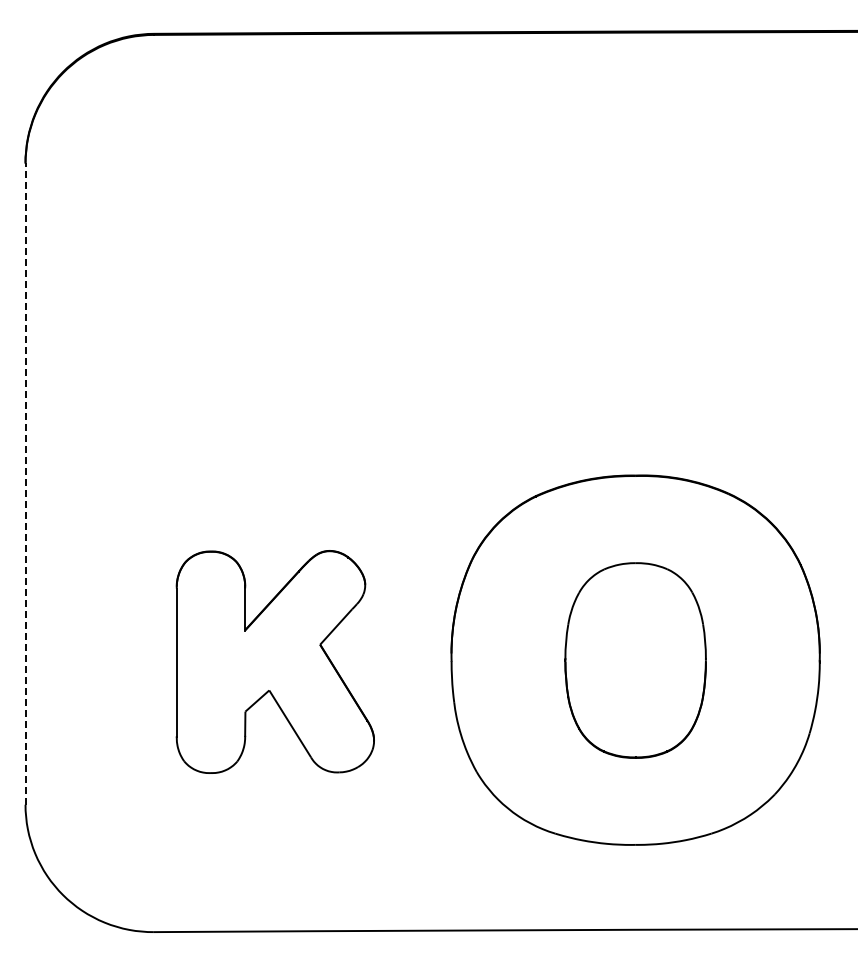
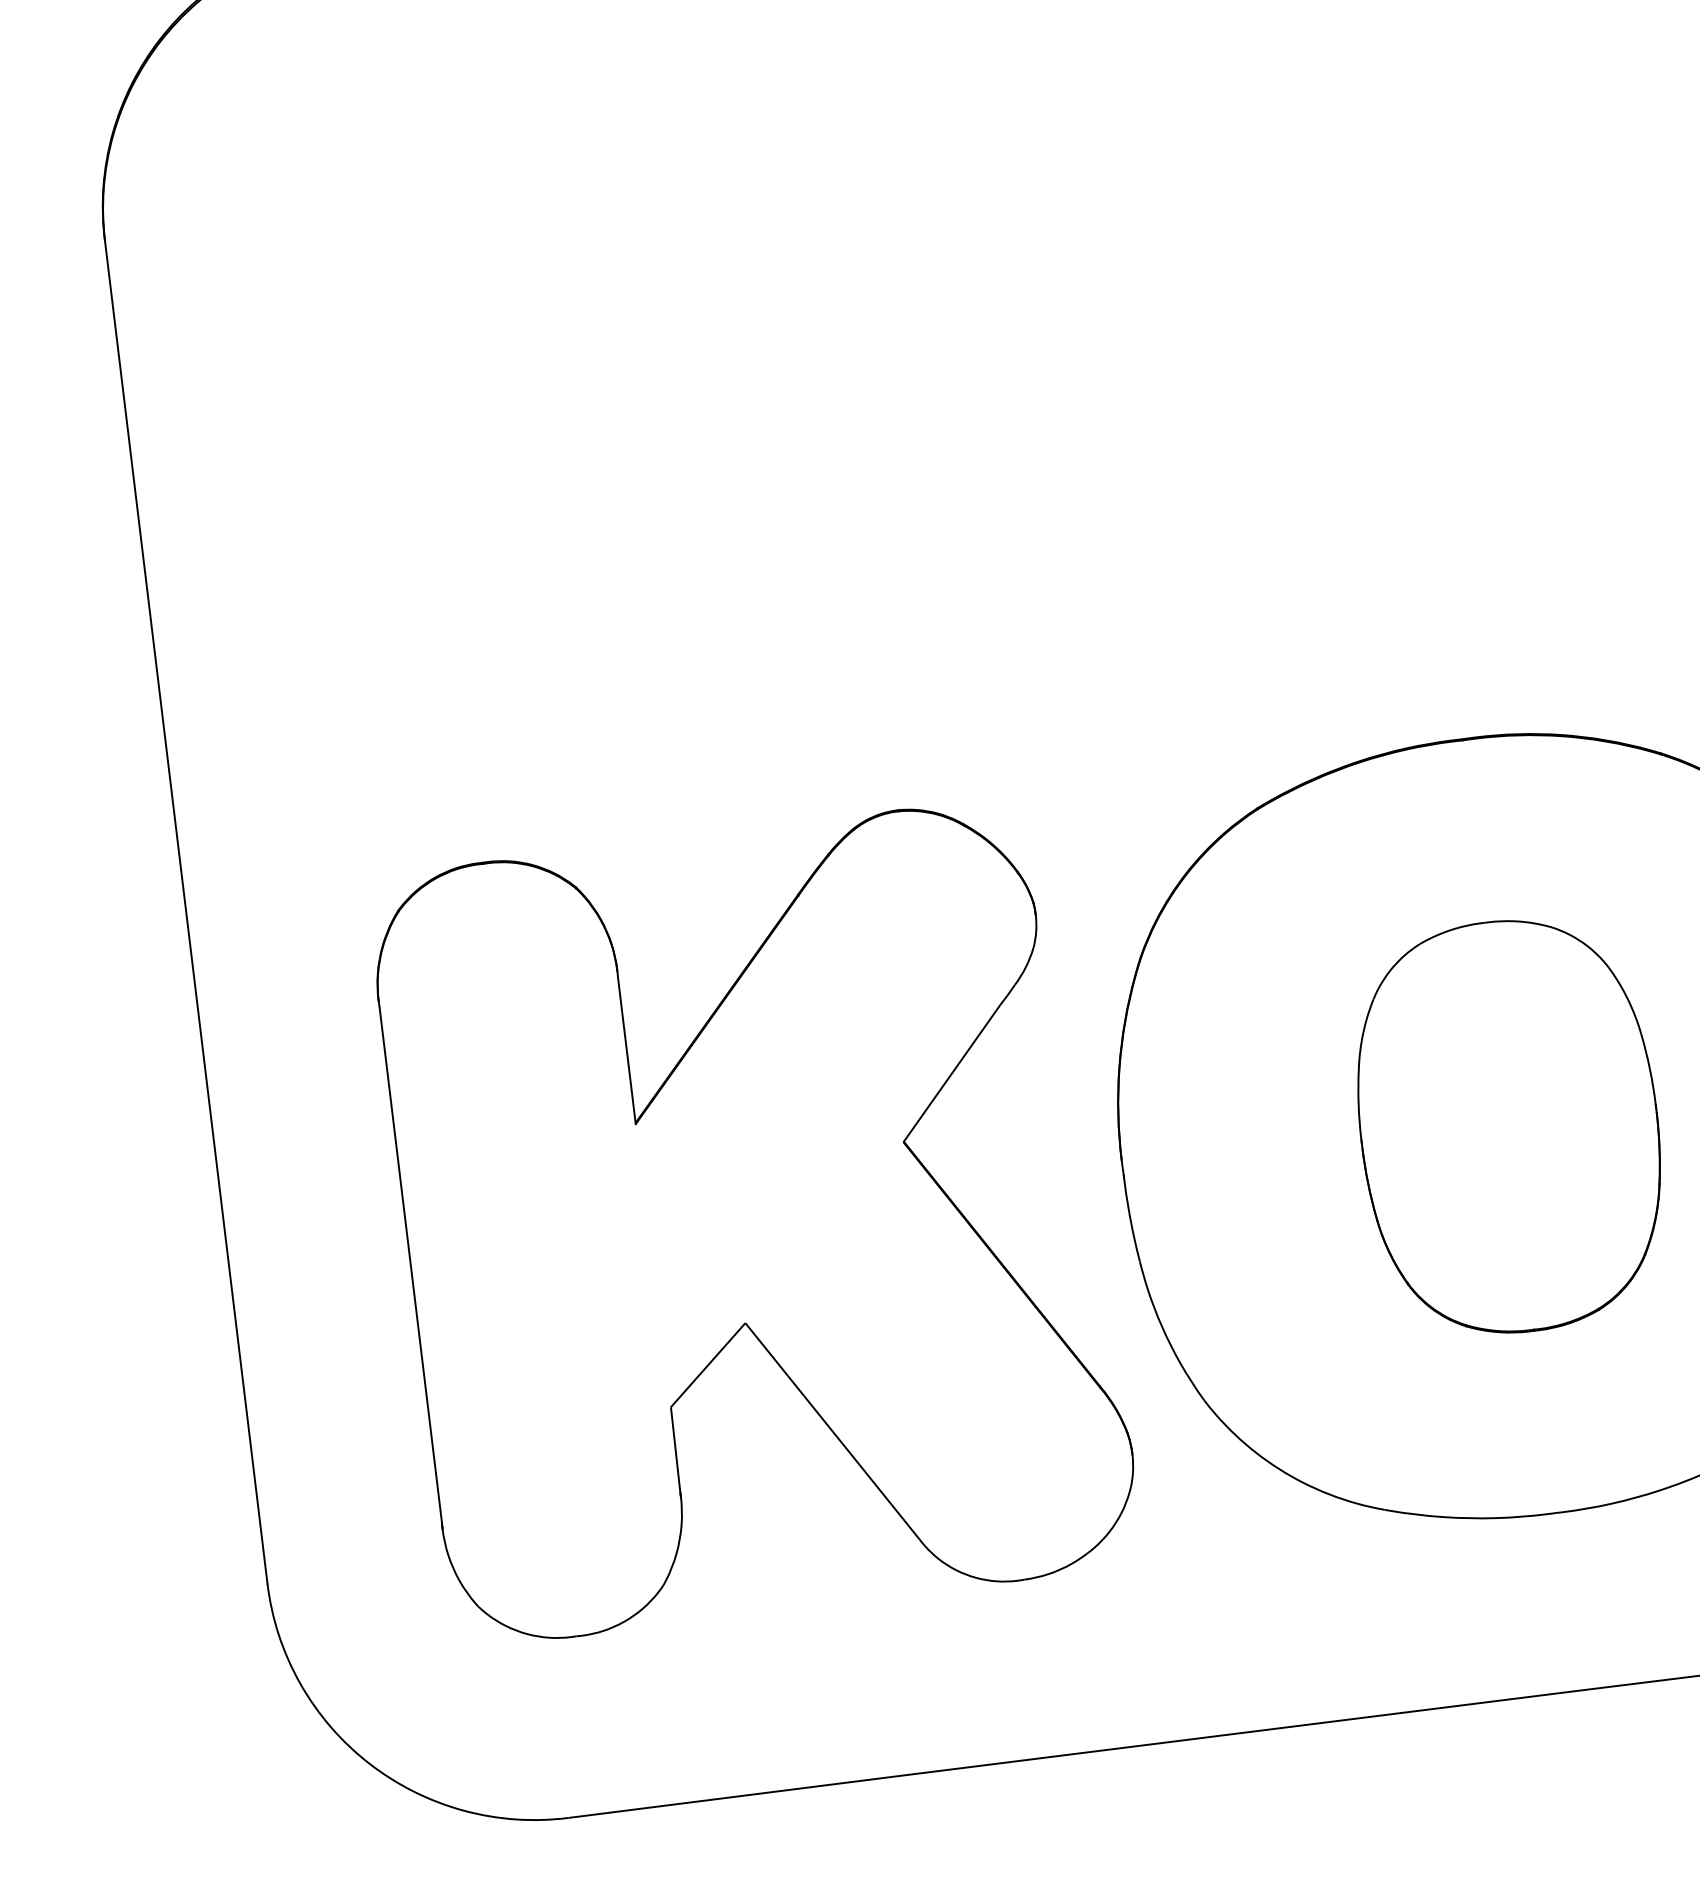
line: (25, 483) -> (185, 910), dashed -> solid
part: (275, 661) -> (754, 1220), size x1.67

